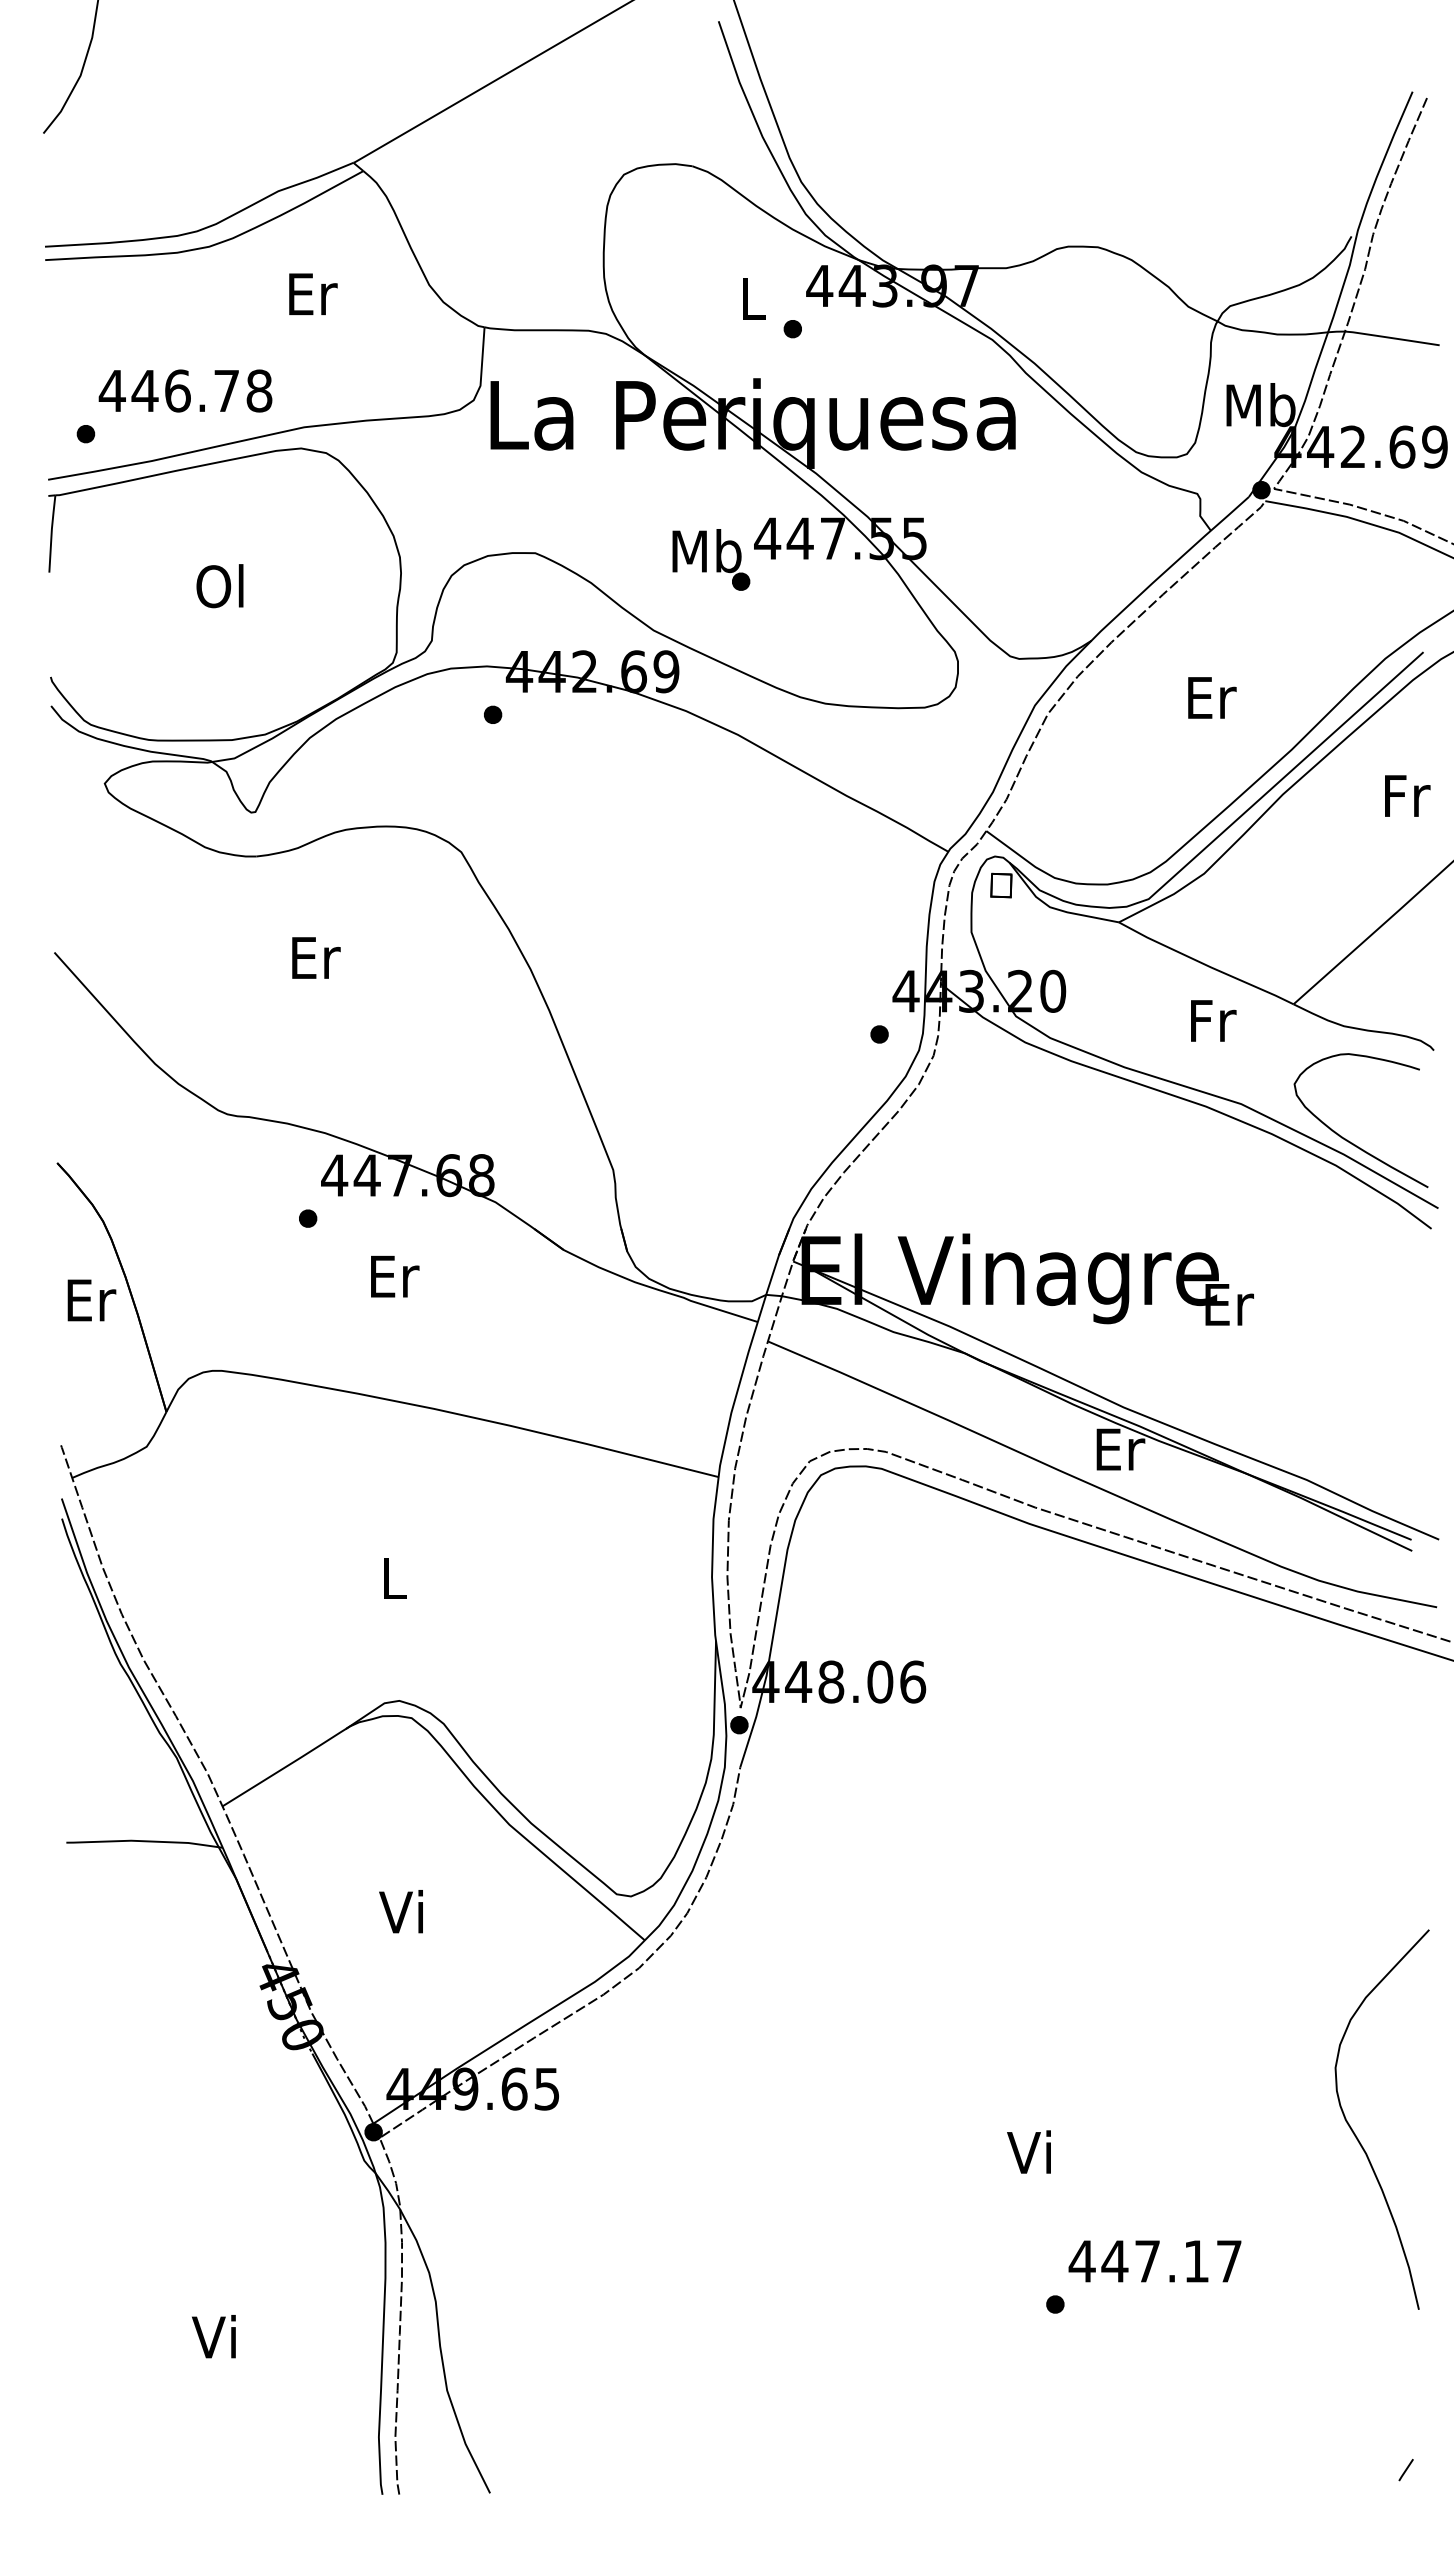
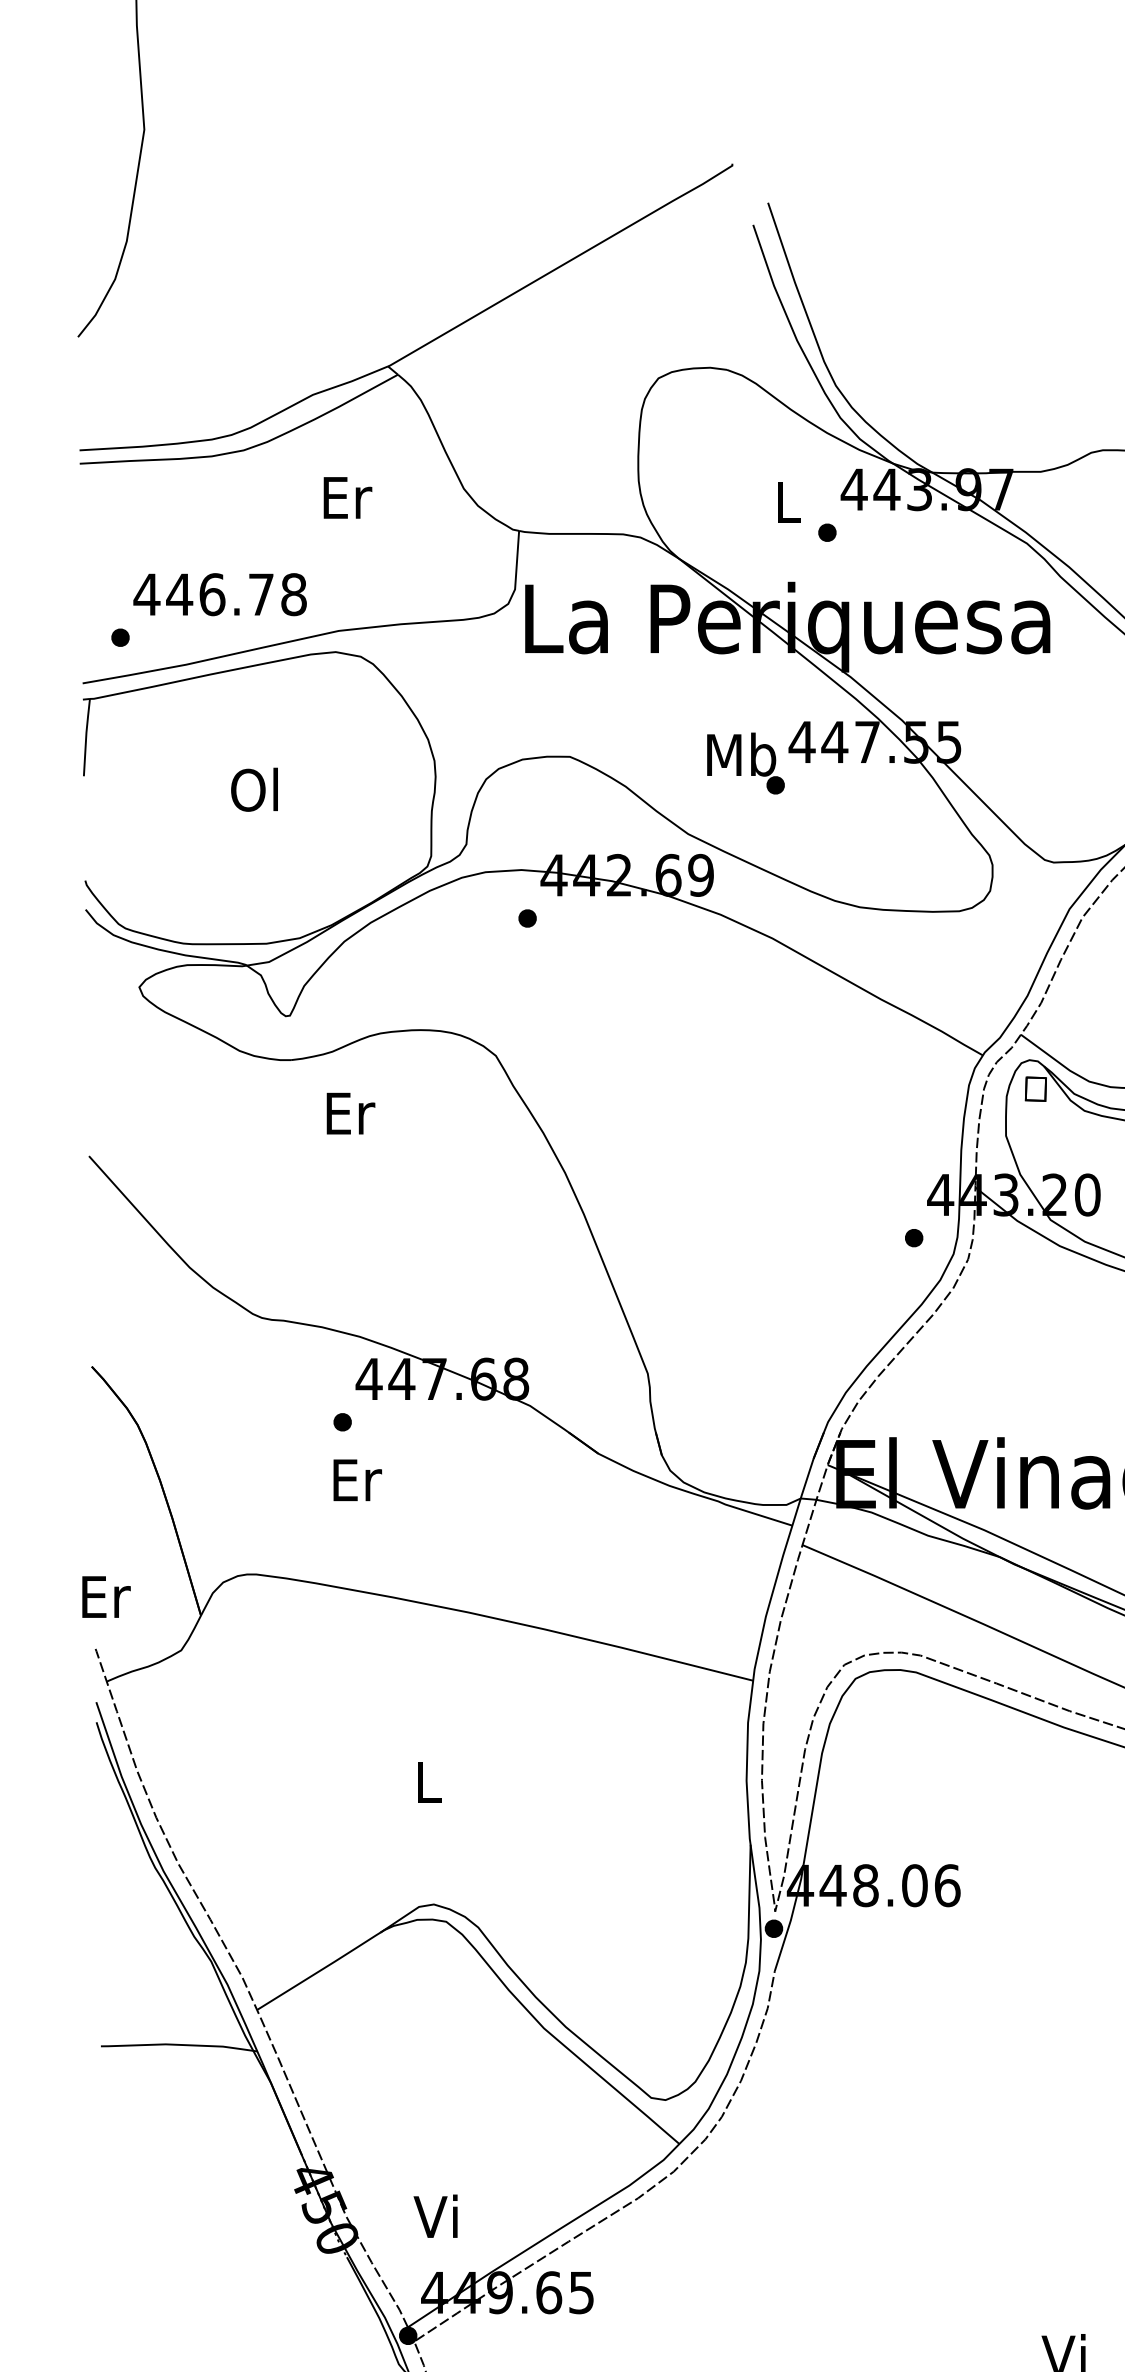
text: (316, 957) -> (351, 1113), moved
text: (395, 1276) -> (358, 1480), moved
text: (91, 1300) -> (106, 1597), moved
text: (400, 1911) -> (435, 2216), moved

